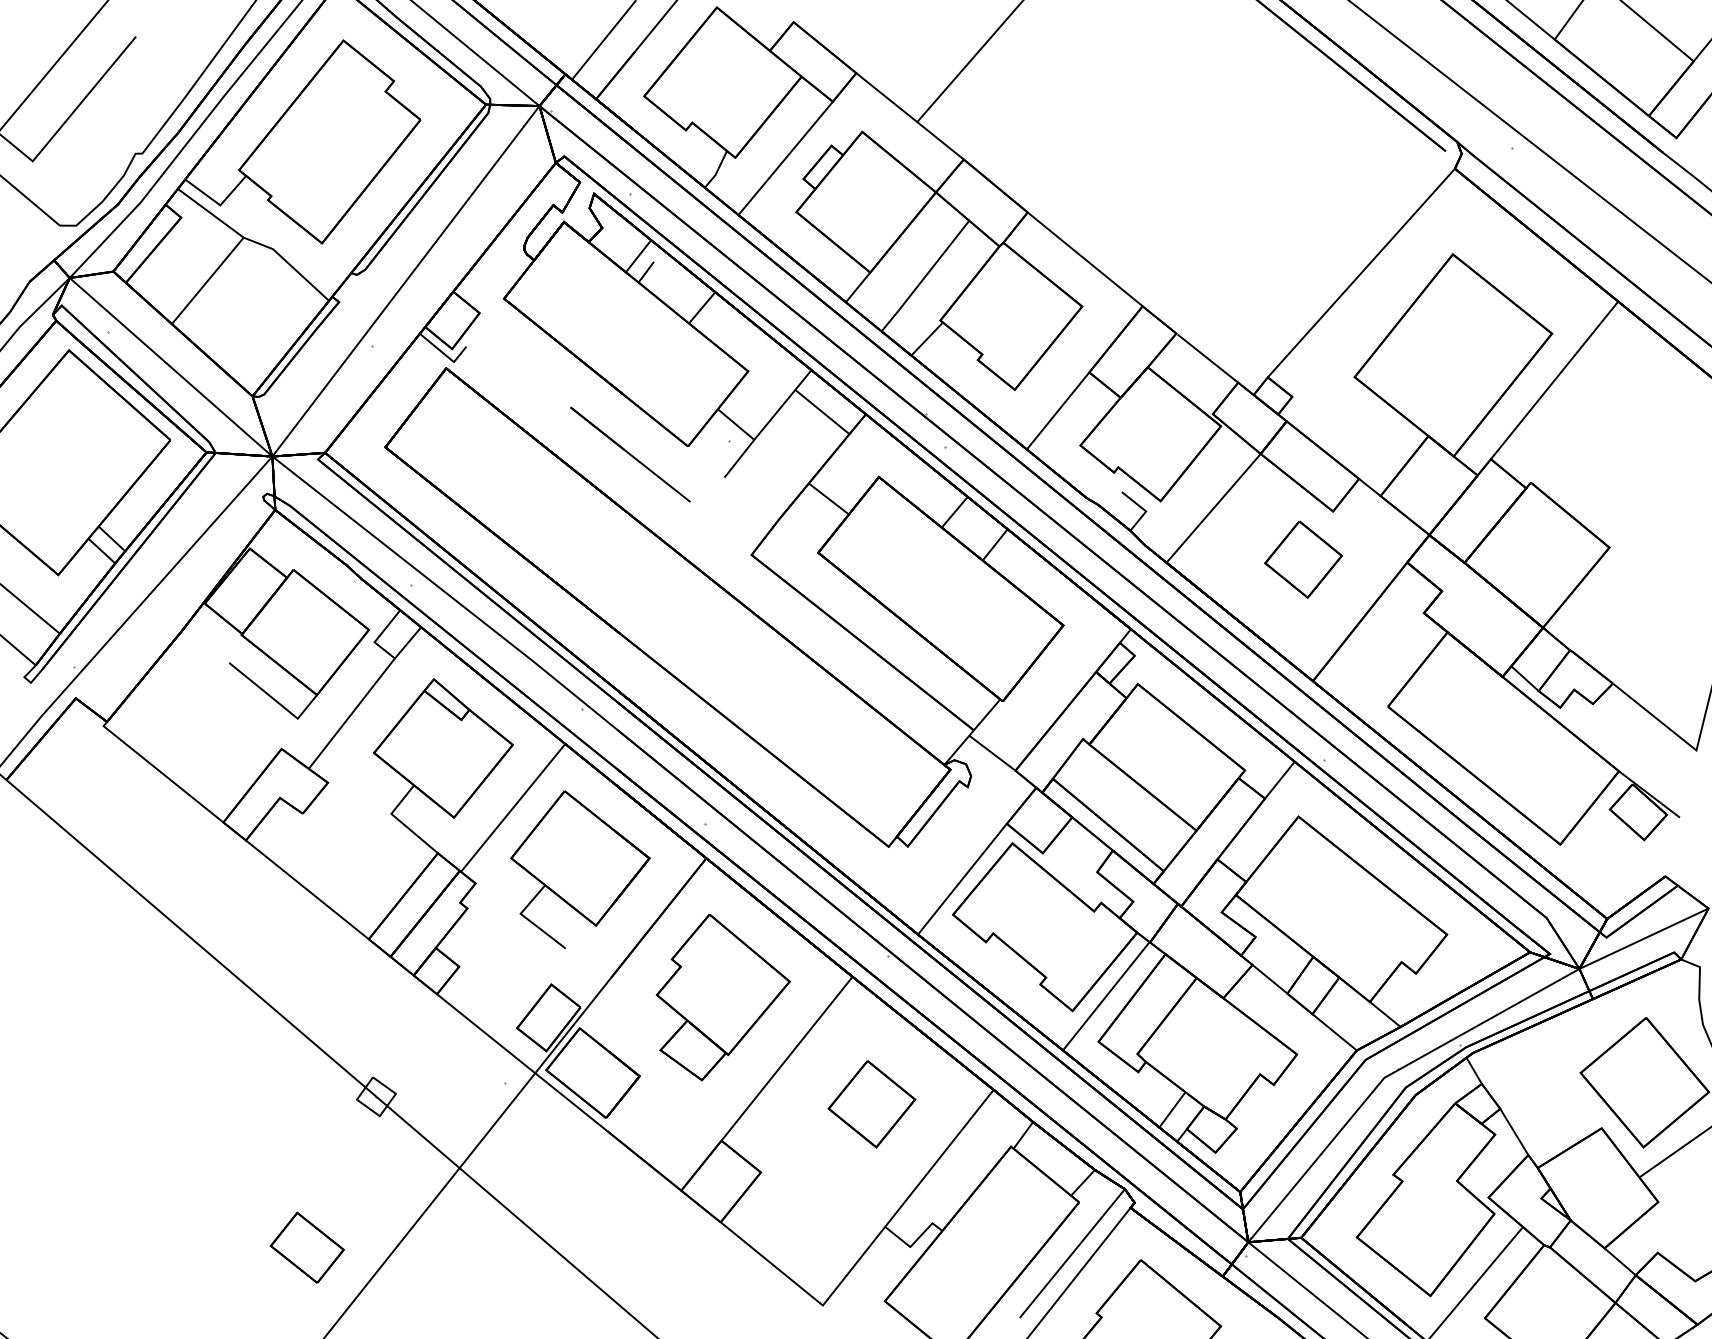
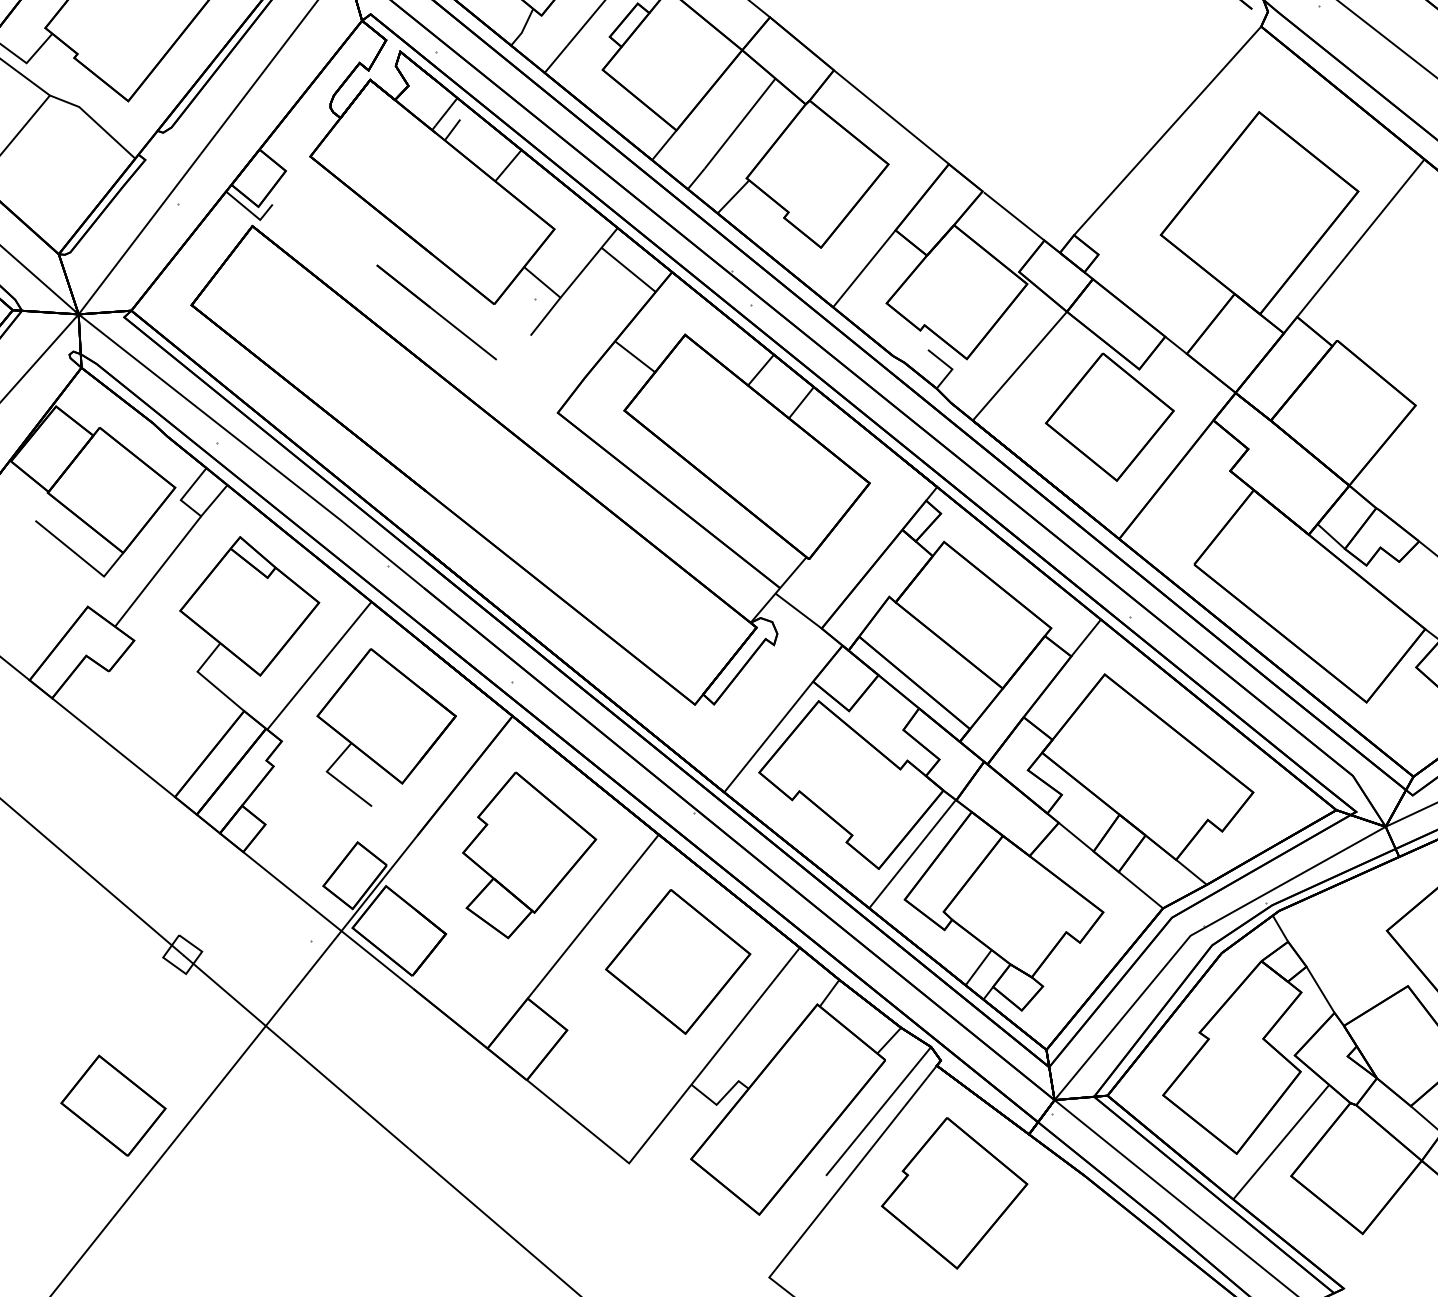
part: (1303, 559) -> (1109, 417), size x1.67
part: (871, 1104) -> (677, 962), size x1.67
part: (307, 1247) -> (113, 1105), size x1.43

